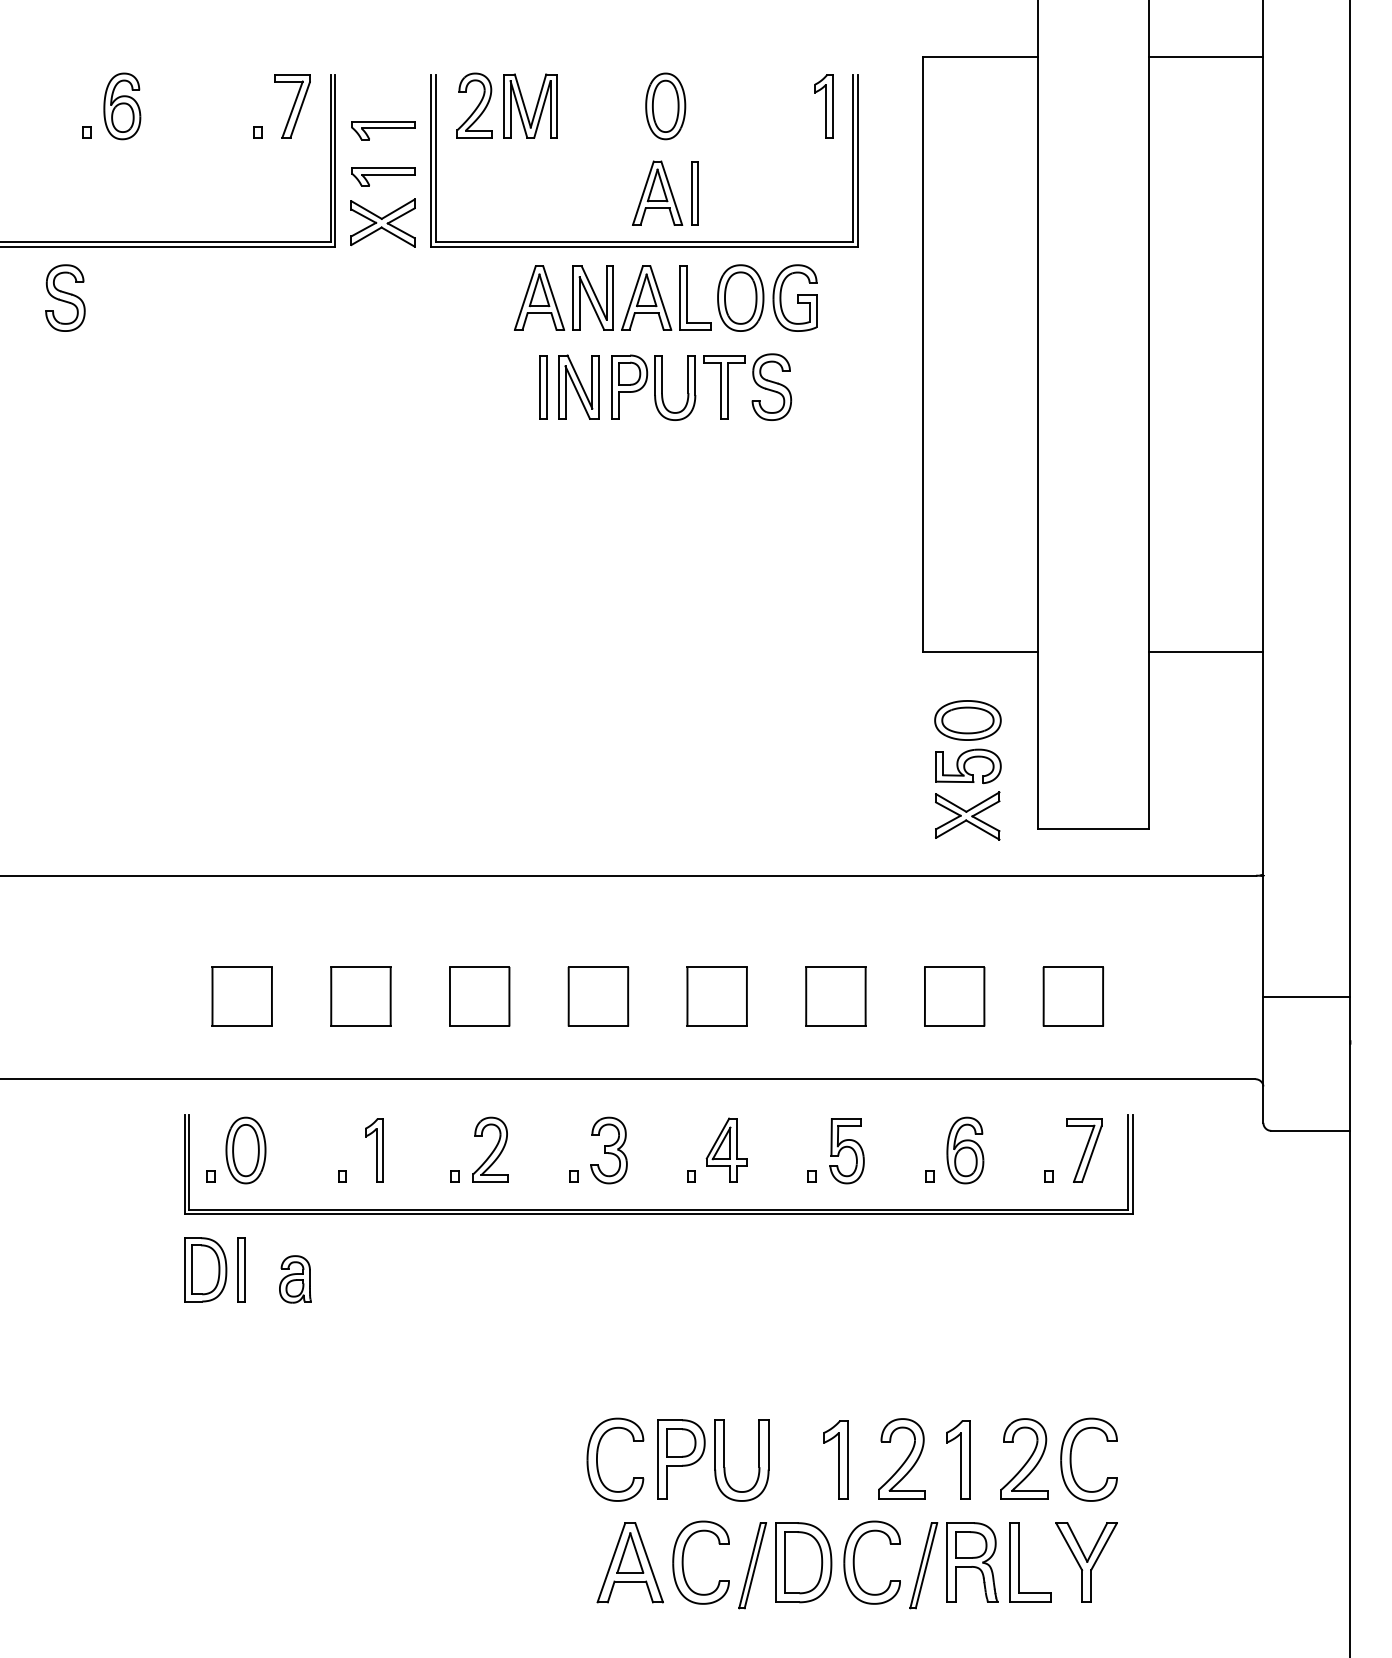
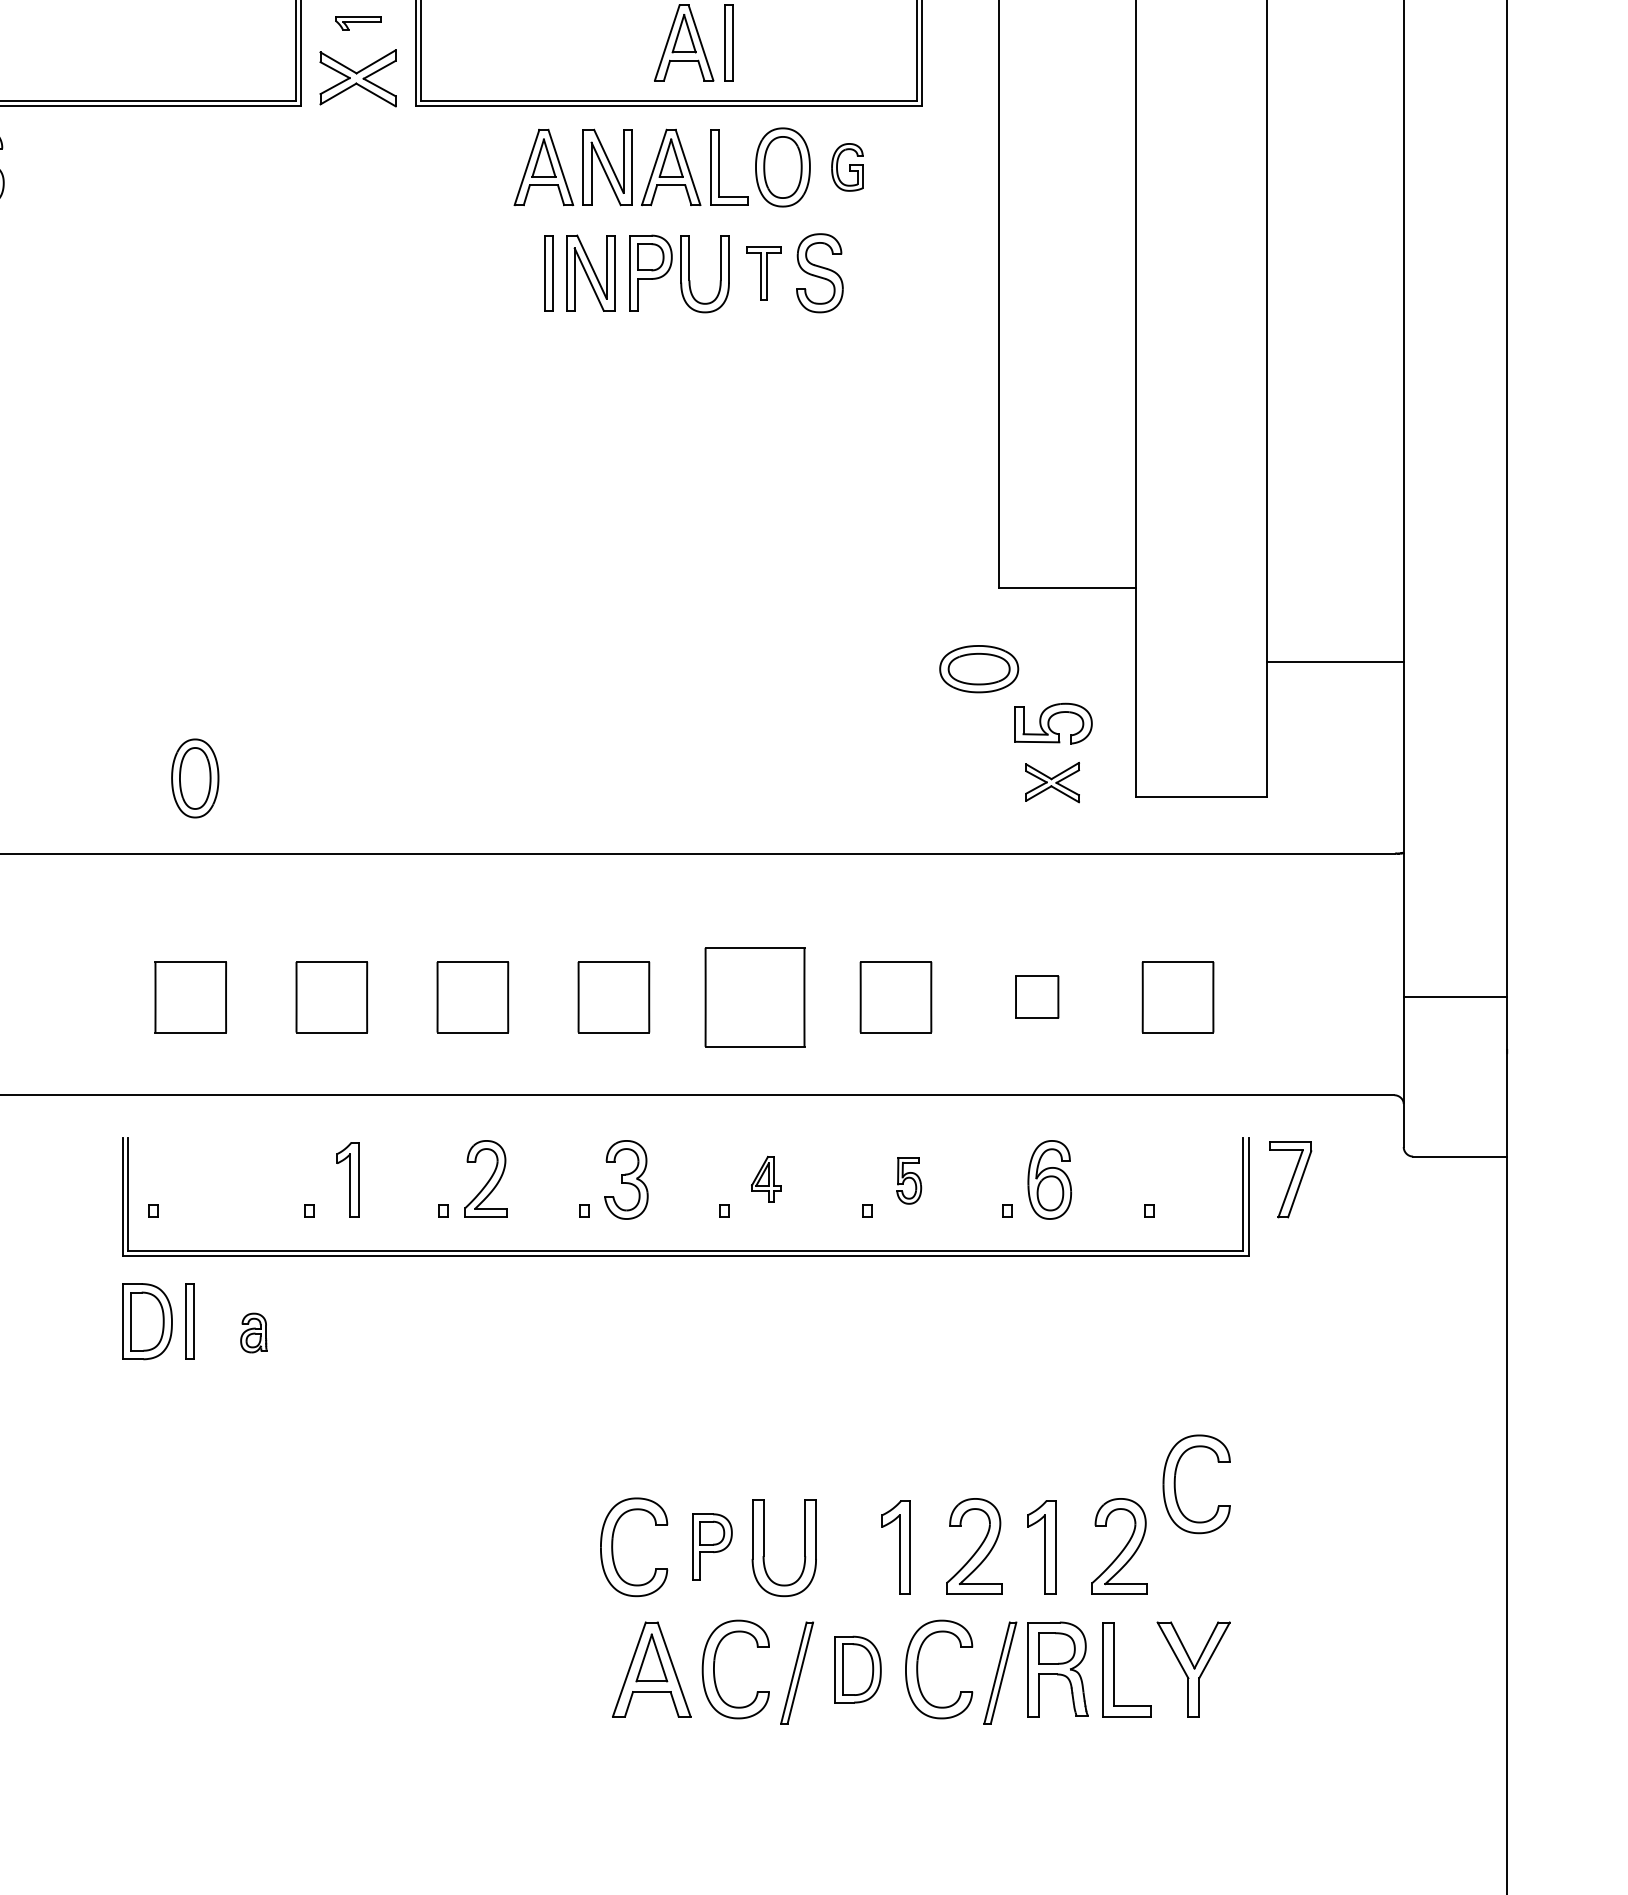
part: (383, 176) -> (358, 22), size x0.6
part: (794, 297) -> (846, 166), size x0.6
part: (724, 387) -> (763, 273), size x0.7
line: (1205, 652) -> (1334, 662), moved
part: (967, 720) -> (978, 669), moved
part: (967, 815) -> (1052, 781), size x0.7
part: (716, 996) -> (754, 996), size x1.4
part: (954, 996) -> (1036, 996), size x0.6
part: (726, 1149) -> (766, 1178), size x0.6
part: (245, 1150) -> (194, 778), moved
part: (1084, 1150) -> (1291, 1179), moved
part: (846, 1151) -> (908, 1181), size x0.6
part: (295, 1279) -> (254, 1333), size x0.7
part: (681, 1459) -> (712, 1546), size x0.7
part: (1071, 1459) -> (1175, 1483), moved
part: (803, 1562) -> (857, 1669), size x0.7

